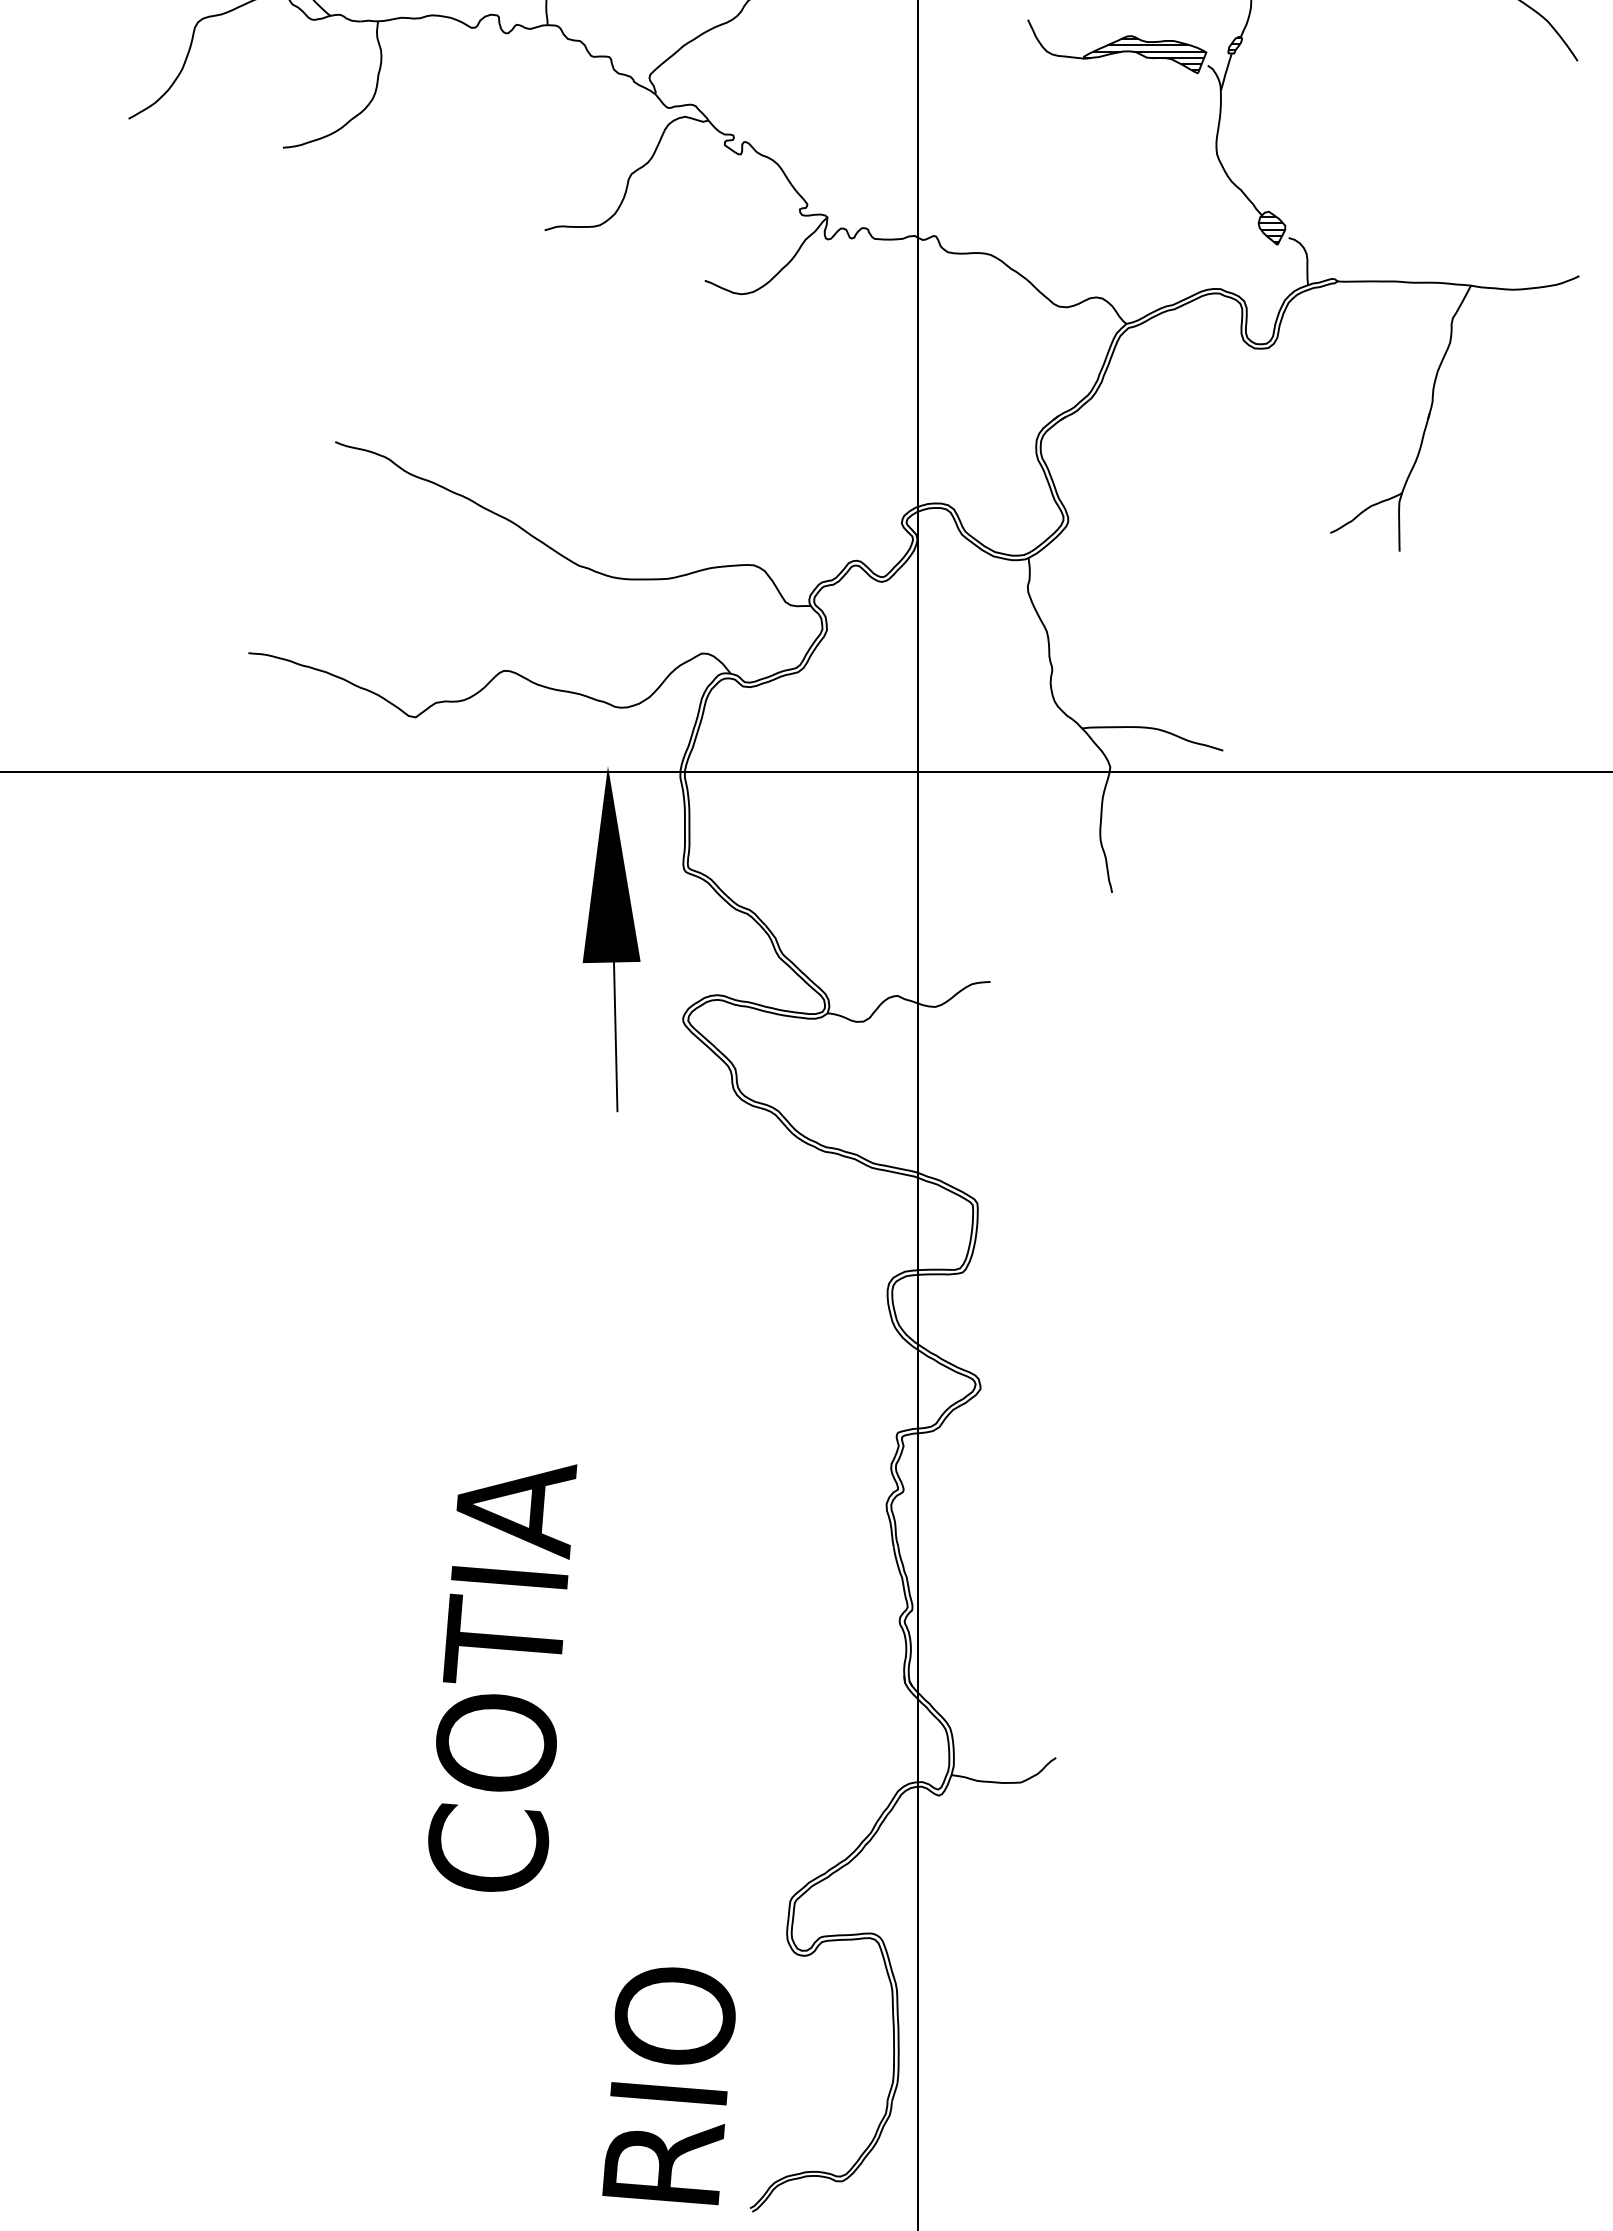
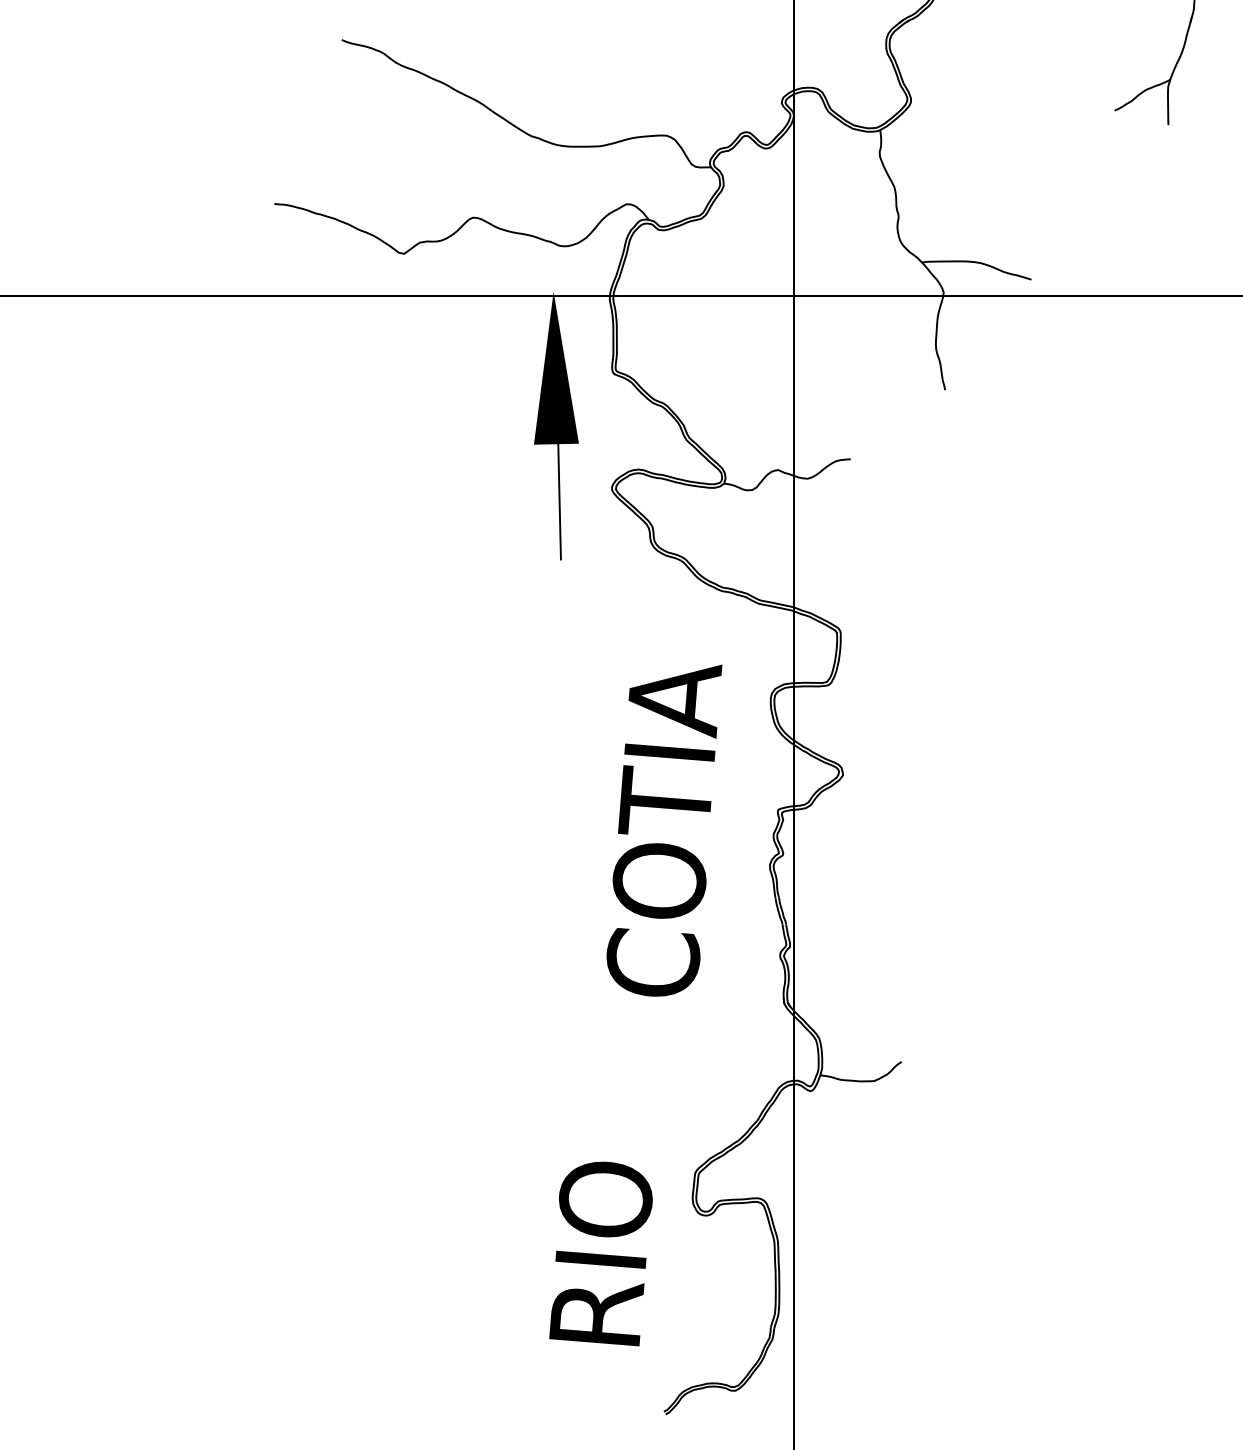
text: (502, 1677) -> (664, 830), moved
text: (668, 2086) -> (600, 1254), moved

